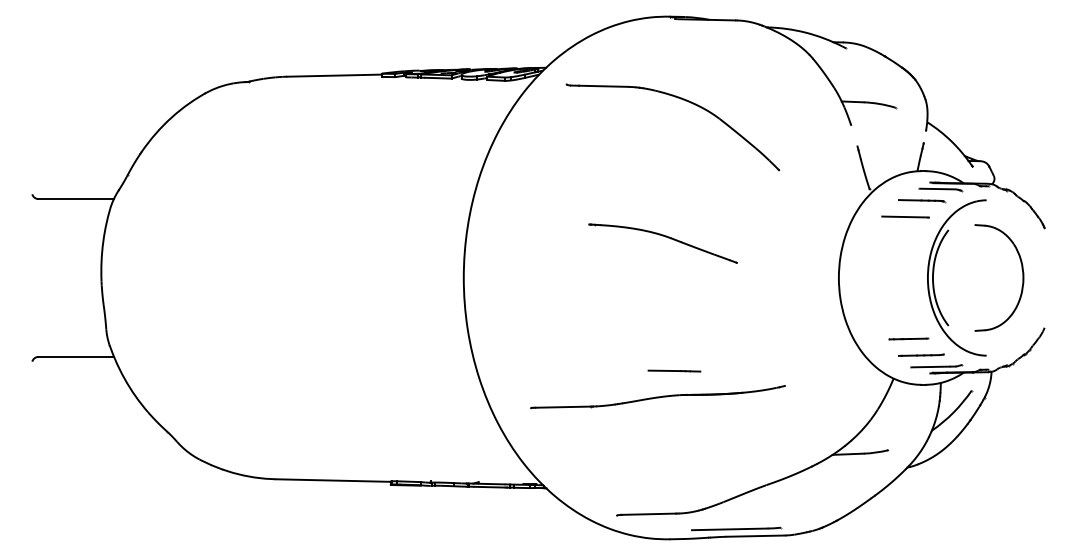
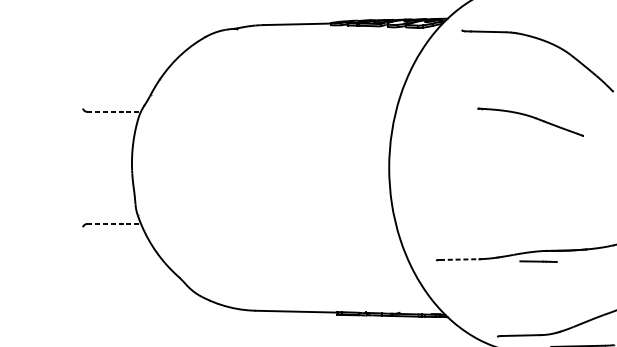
line: (76, 199) -> (114, 112), solid -> dashed
part: (665, 237) -> (532, 117), moved
line: (76, 356) -> (114, 223), solid -> dashed
line: (674, 370) -> (538, 261), moved
line: (563, 407) -> (459, 259), solid -> dashed

